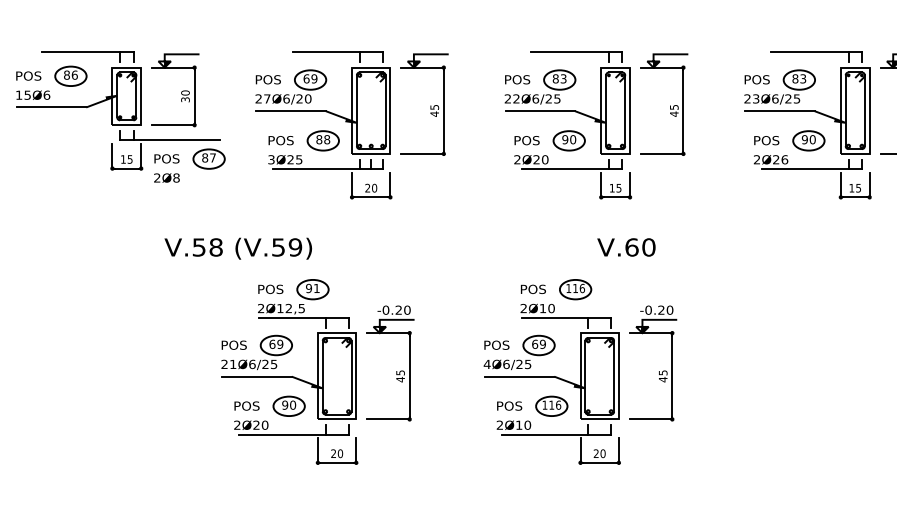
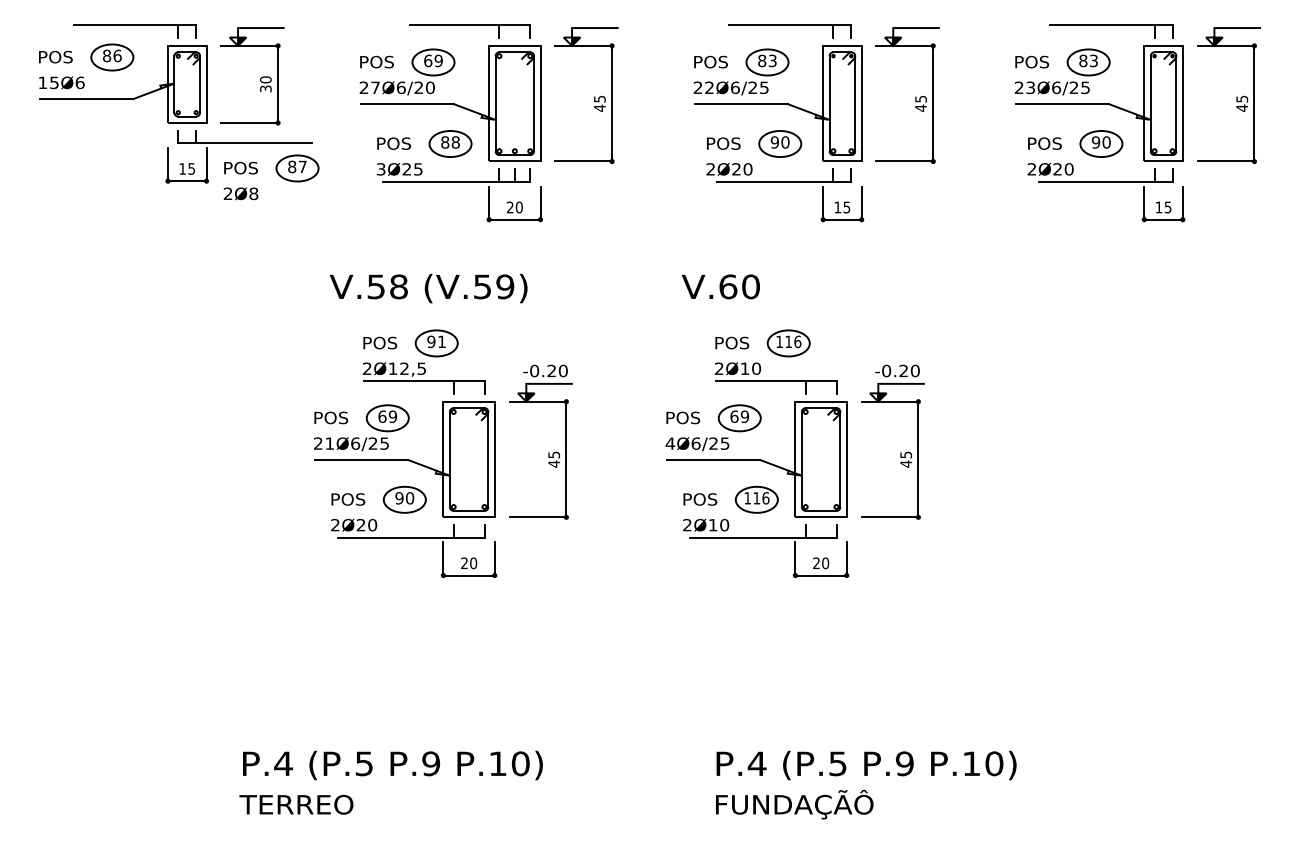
text: (785, 159) -> (1069, 169), 2Ø26 -> 2Ø20
text: (626, 247) -> (720, 286), moved
text: (238, 248) -> (428, 288), moved

